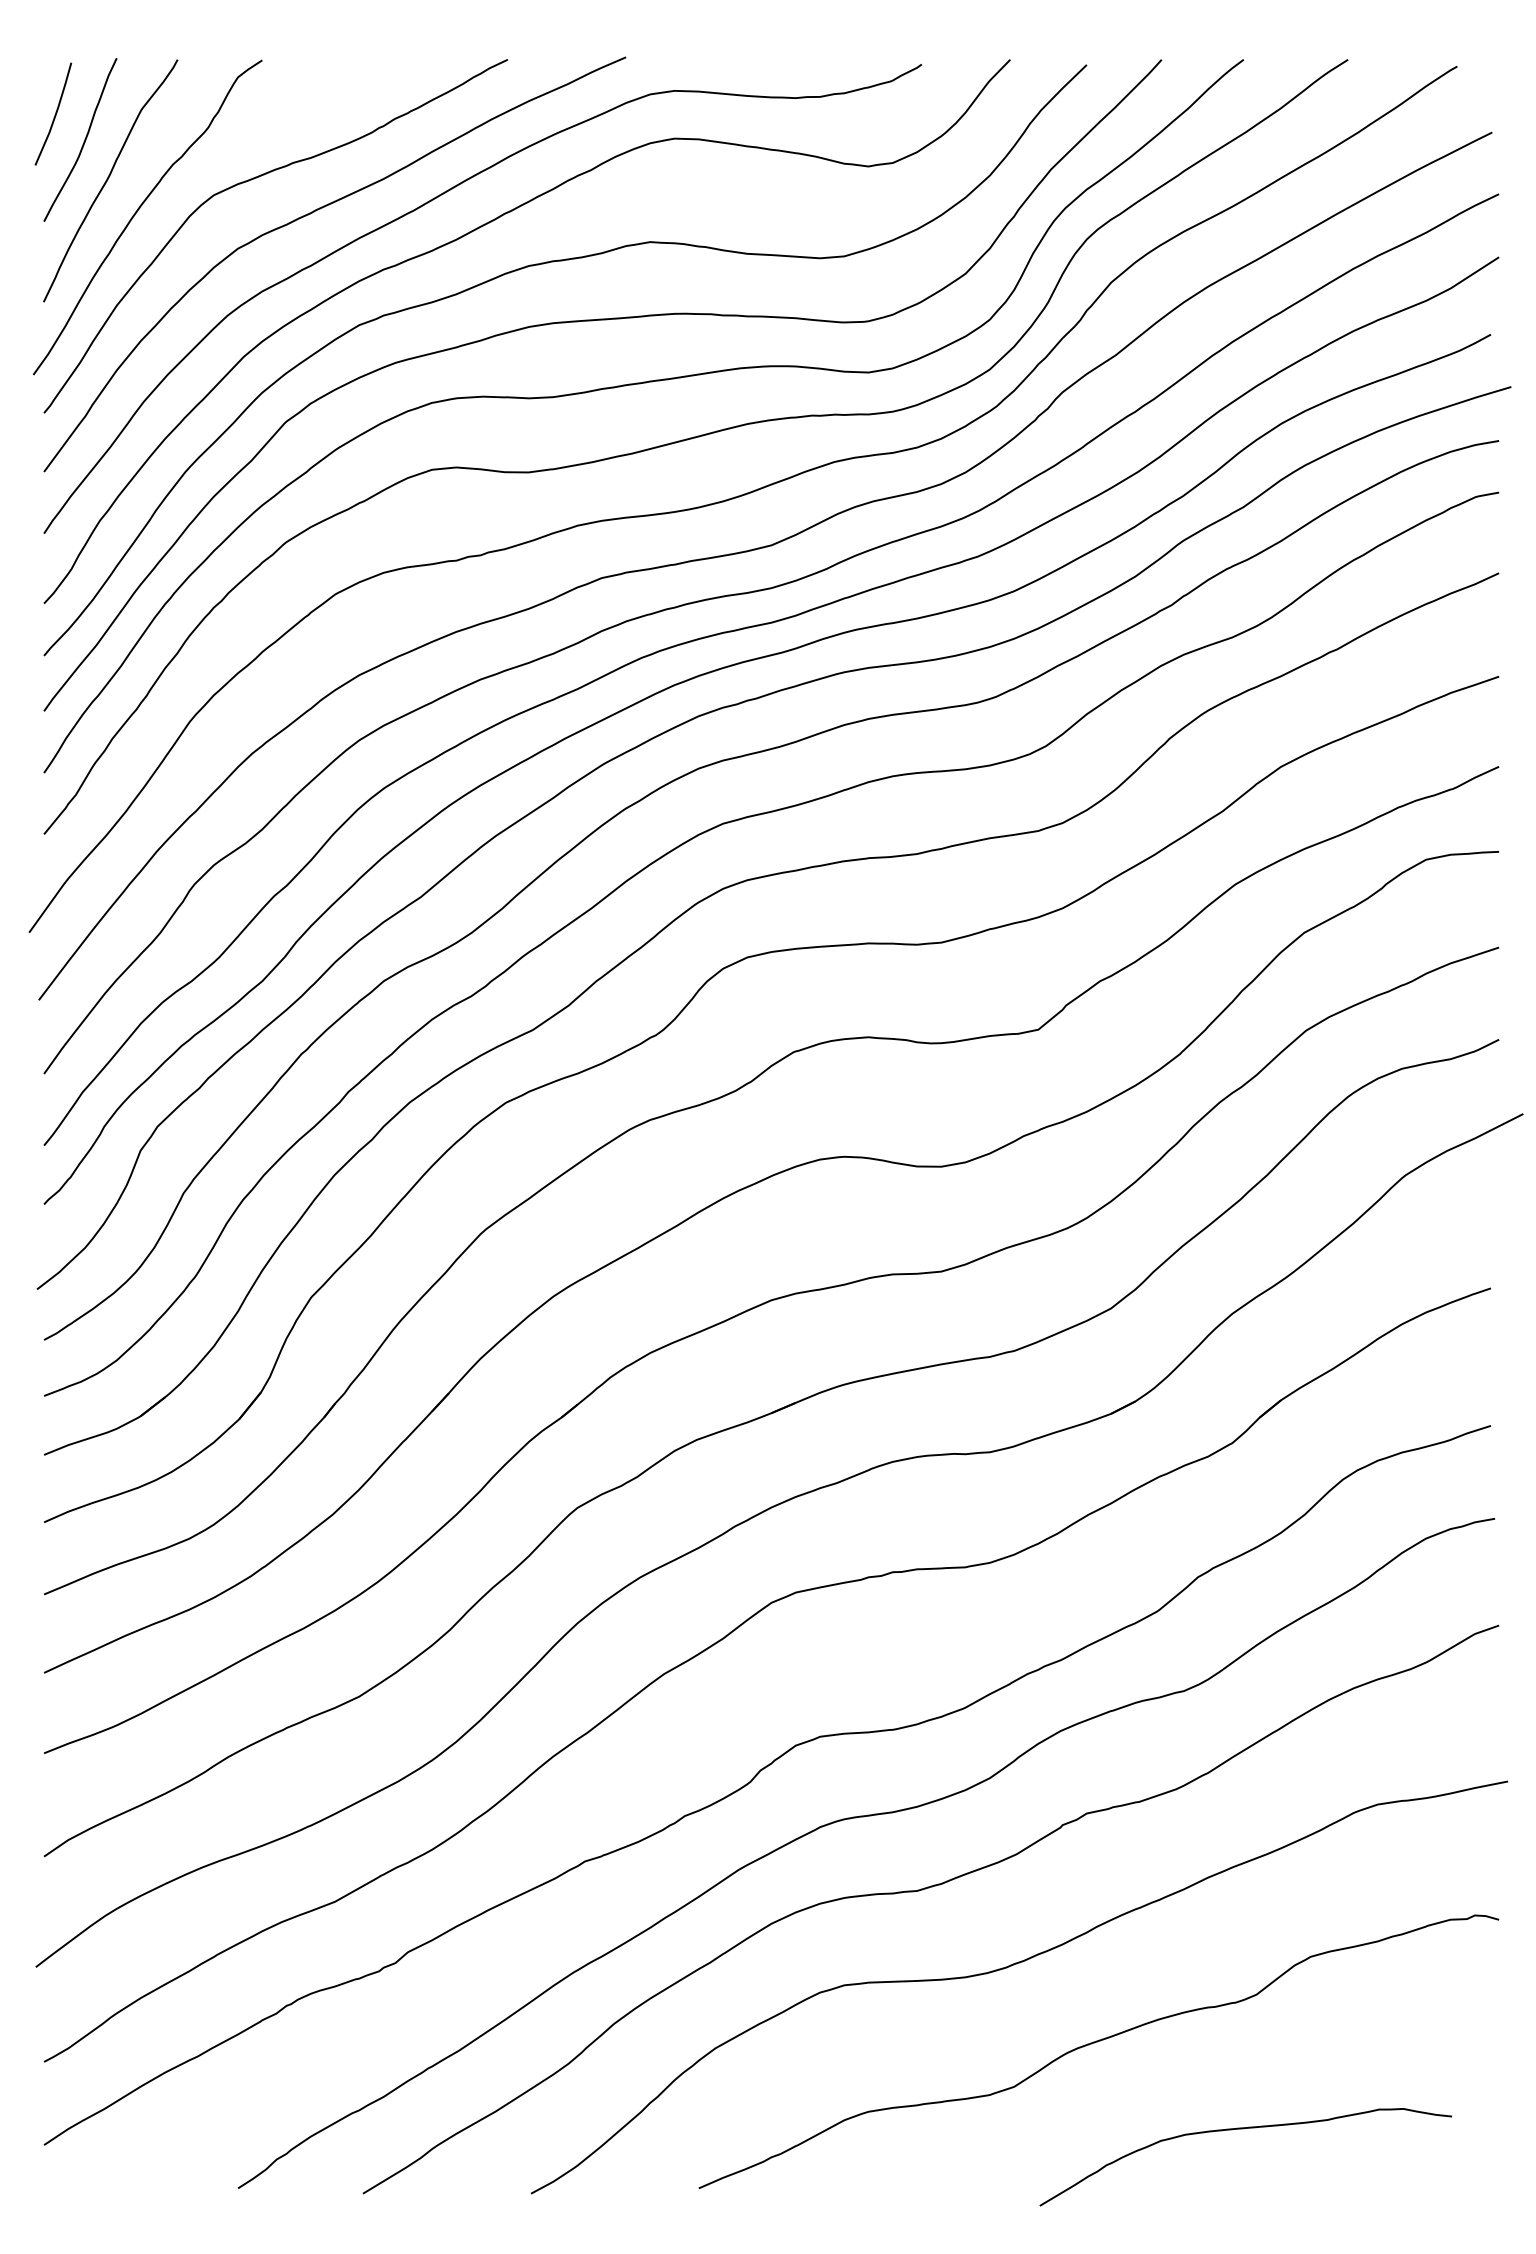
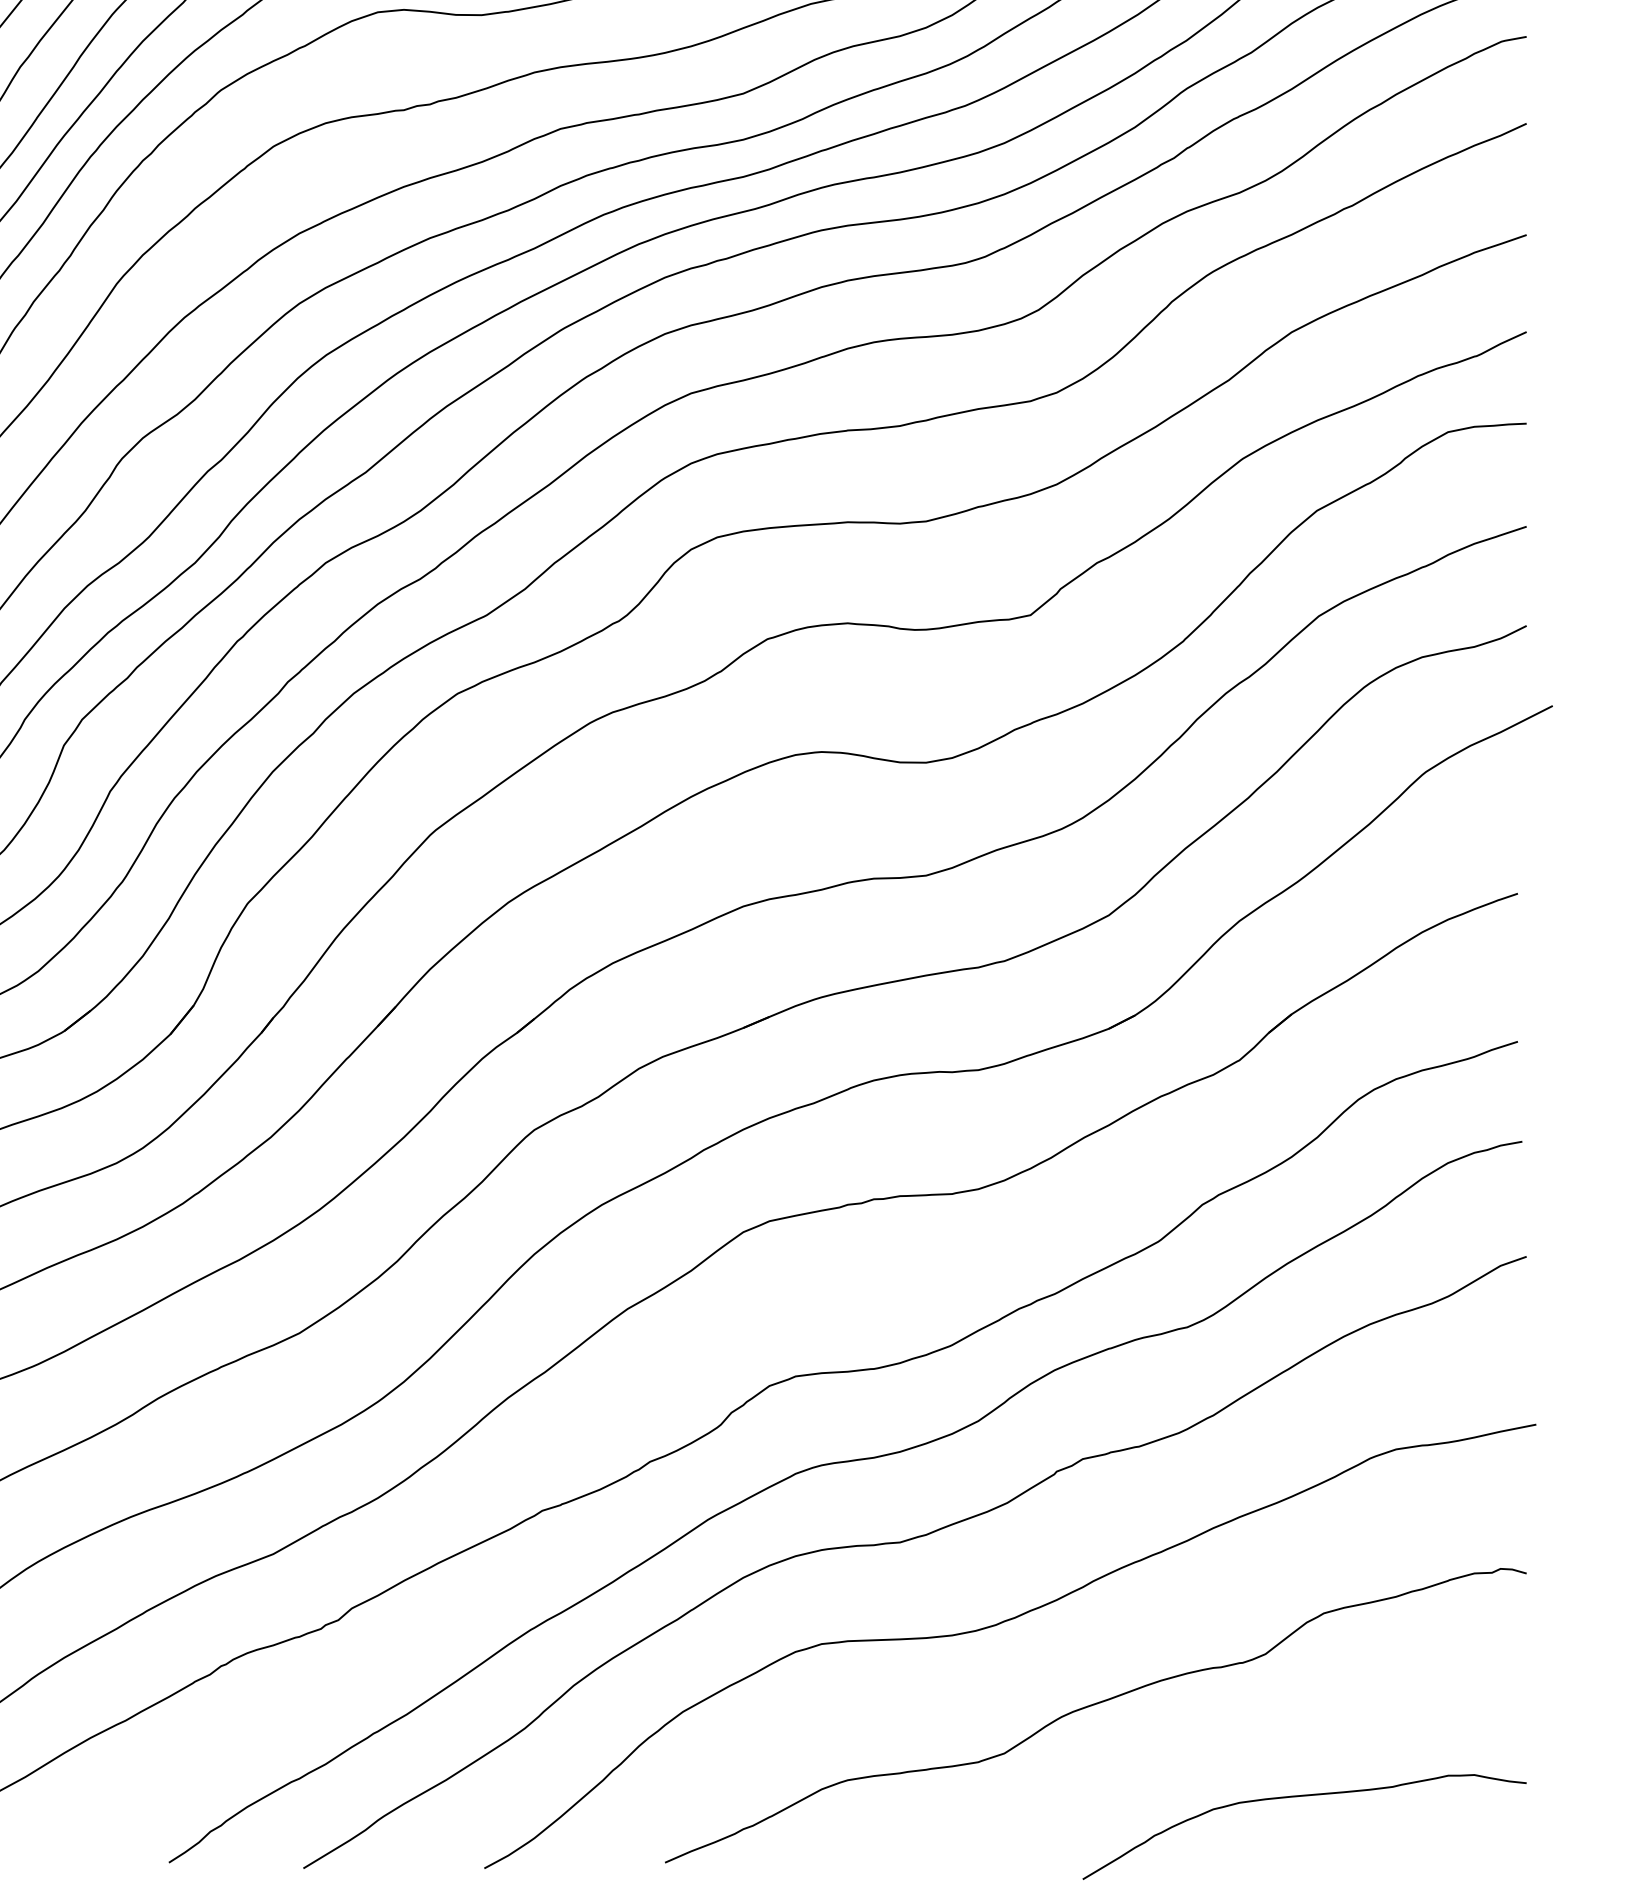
curve: (1243, 2129) -> (1302, 1797), moved

